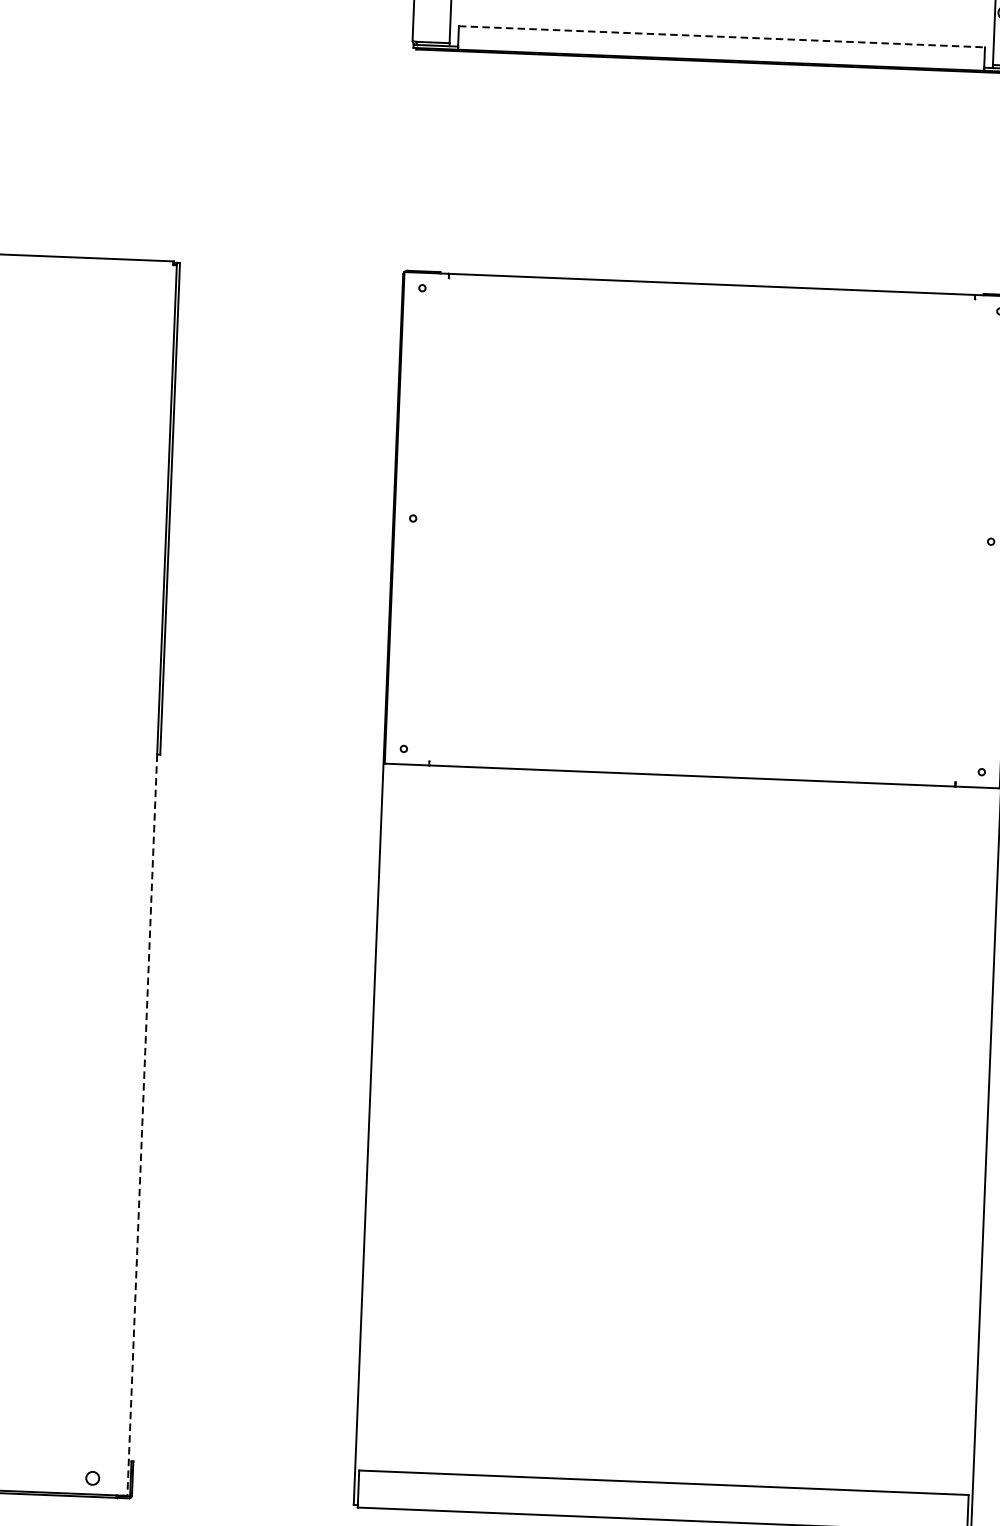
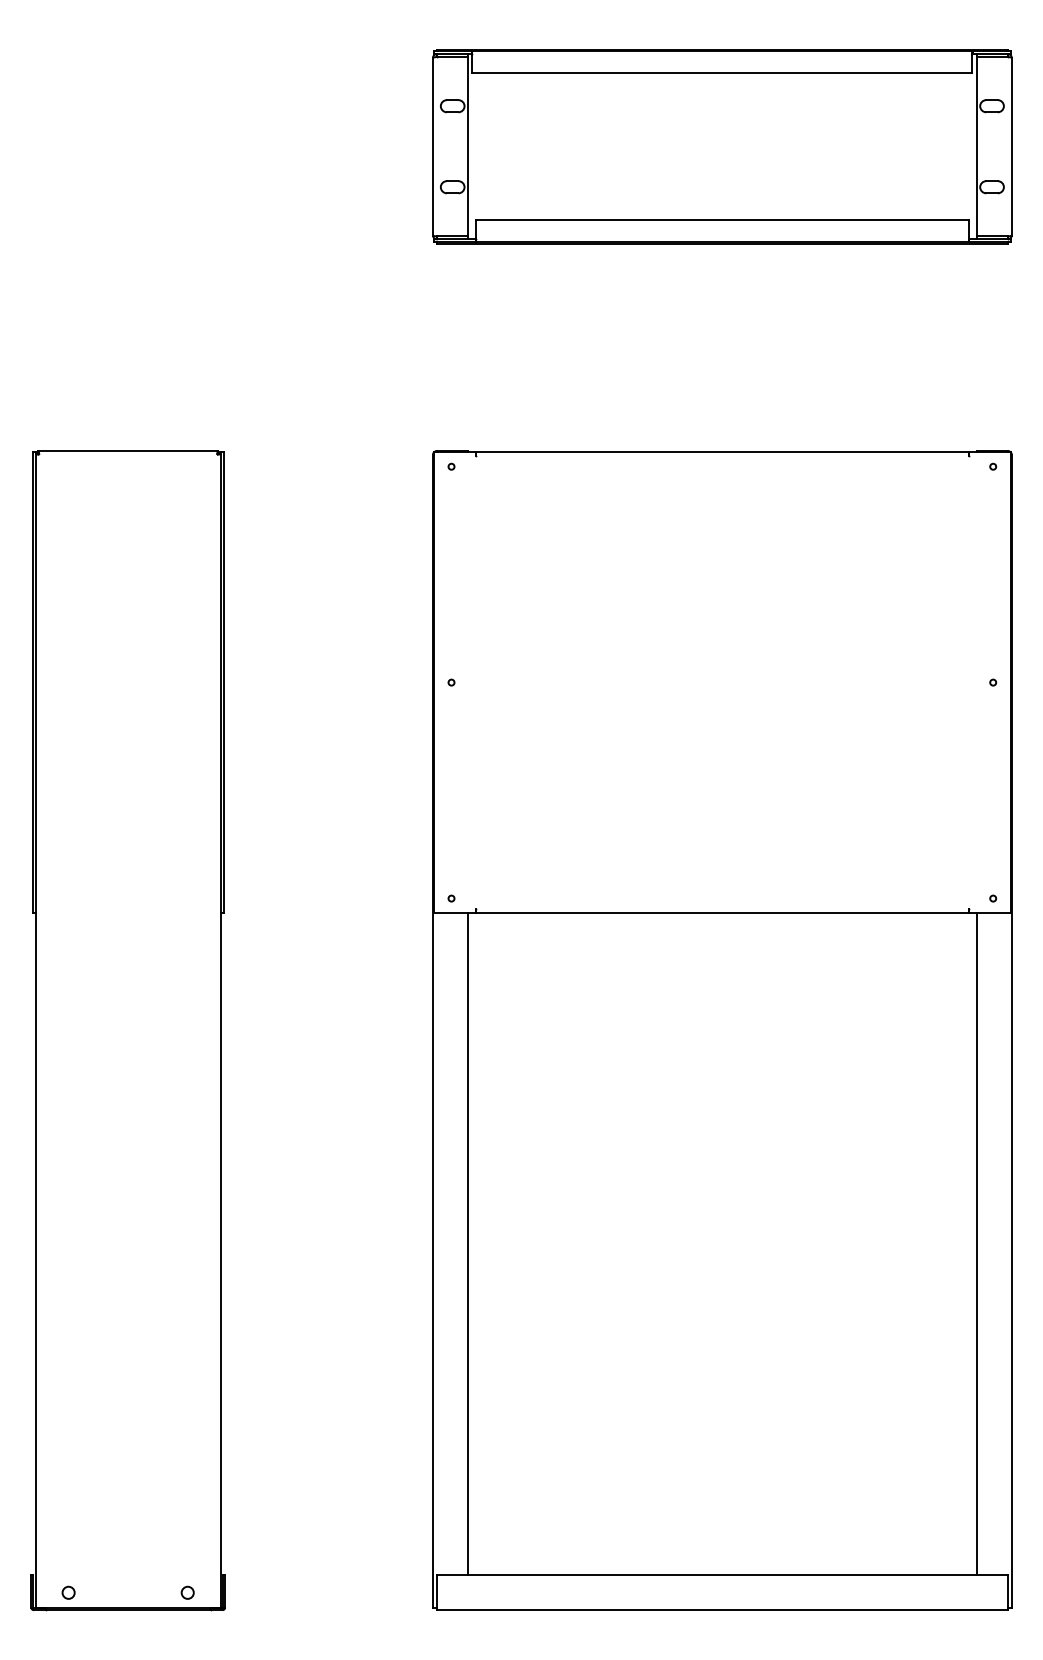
line: (722, 37) -> (722, 220), dashed -> solid
line: (406, 1118) -> (467, 1244), added
line: (141, 1125) -> (220, 1260), dashed -> solid
line: (950, 1140) -> (977, 1244), added

